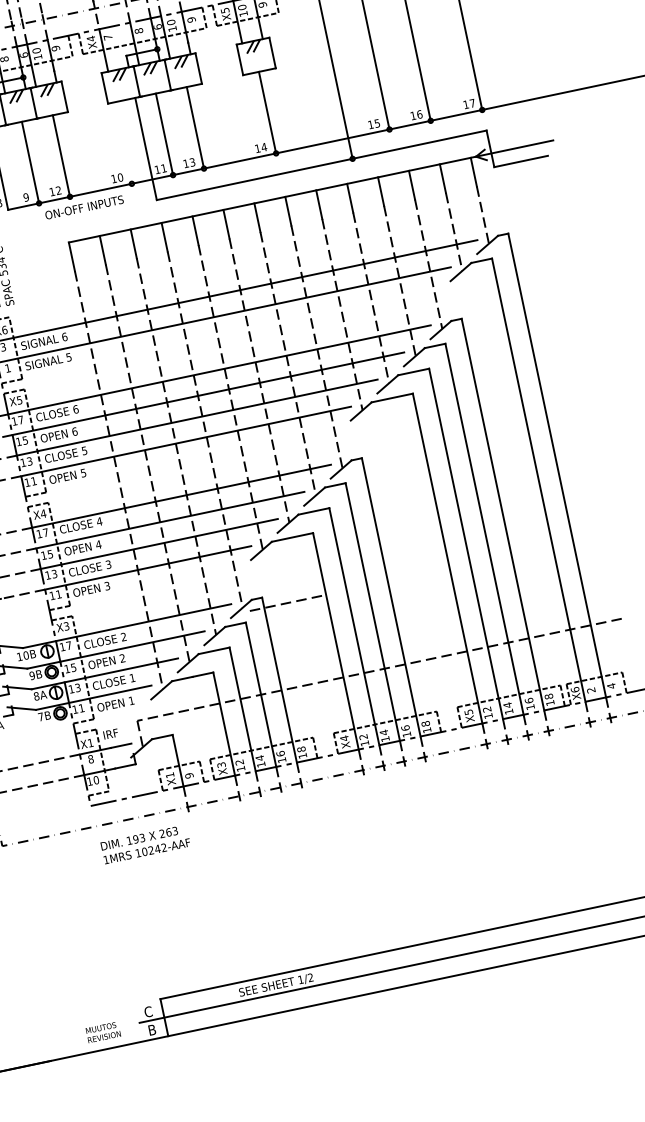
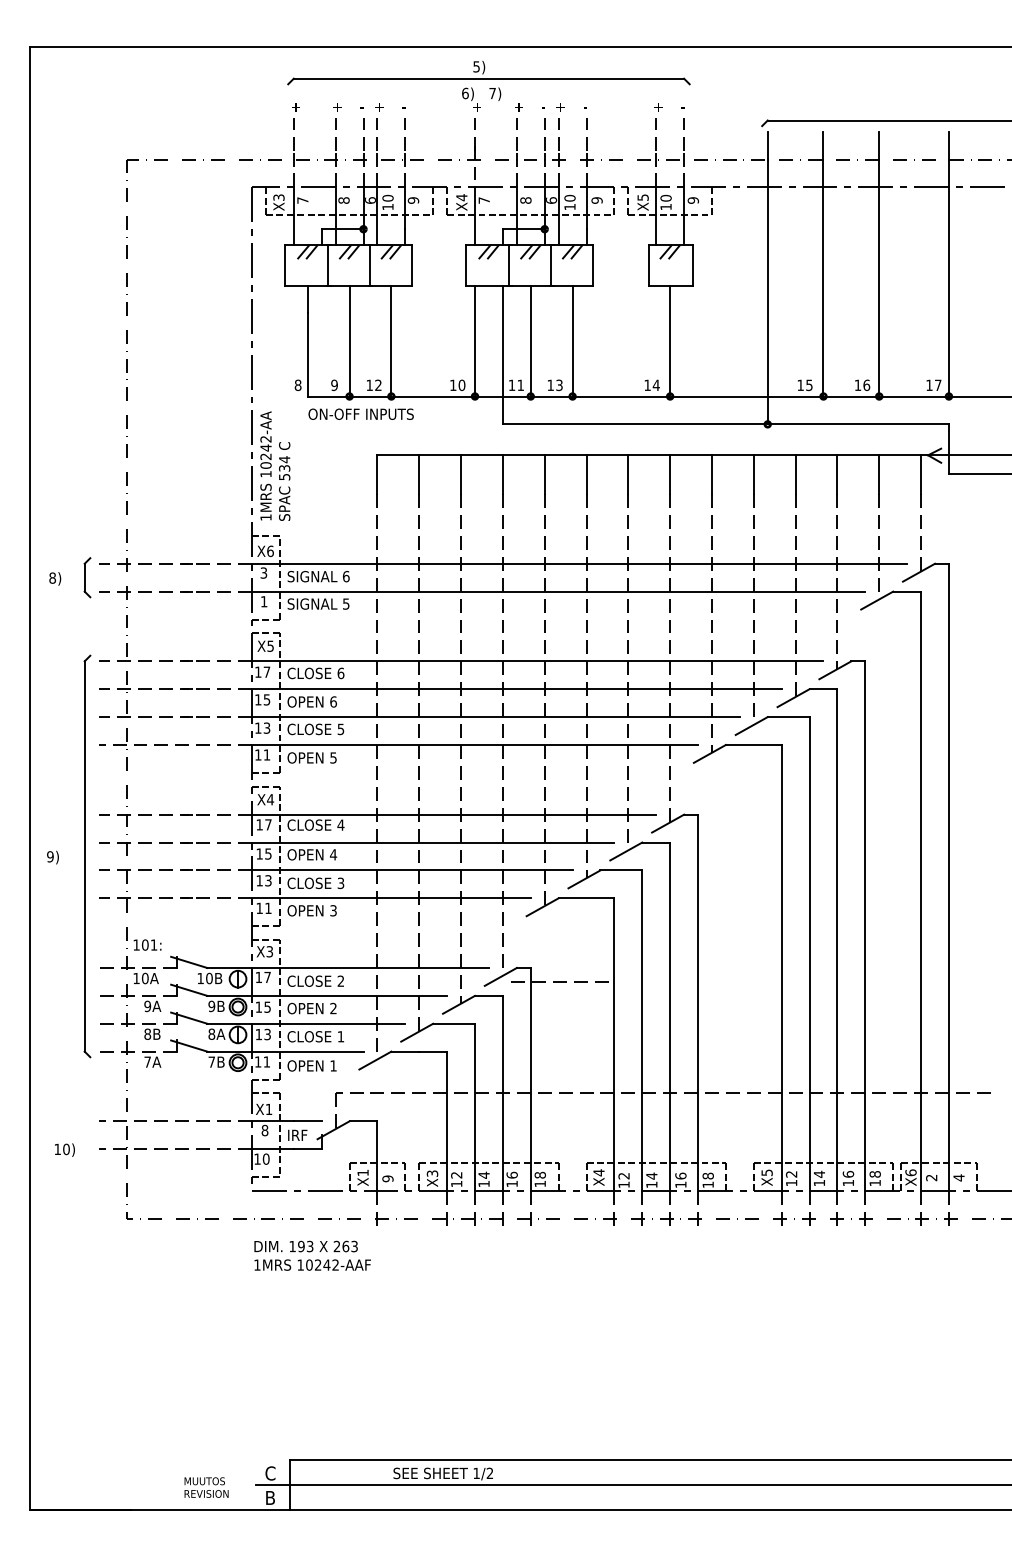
line: (122, 143) -> (474, 341), added
text: (83, 207) -> (360, 413), moved
text: (110, 733) -> (297, 1134), moved

